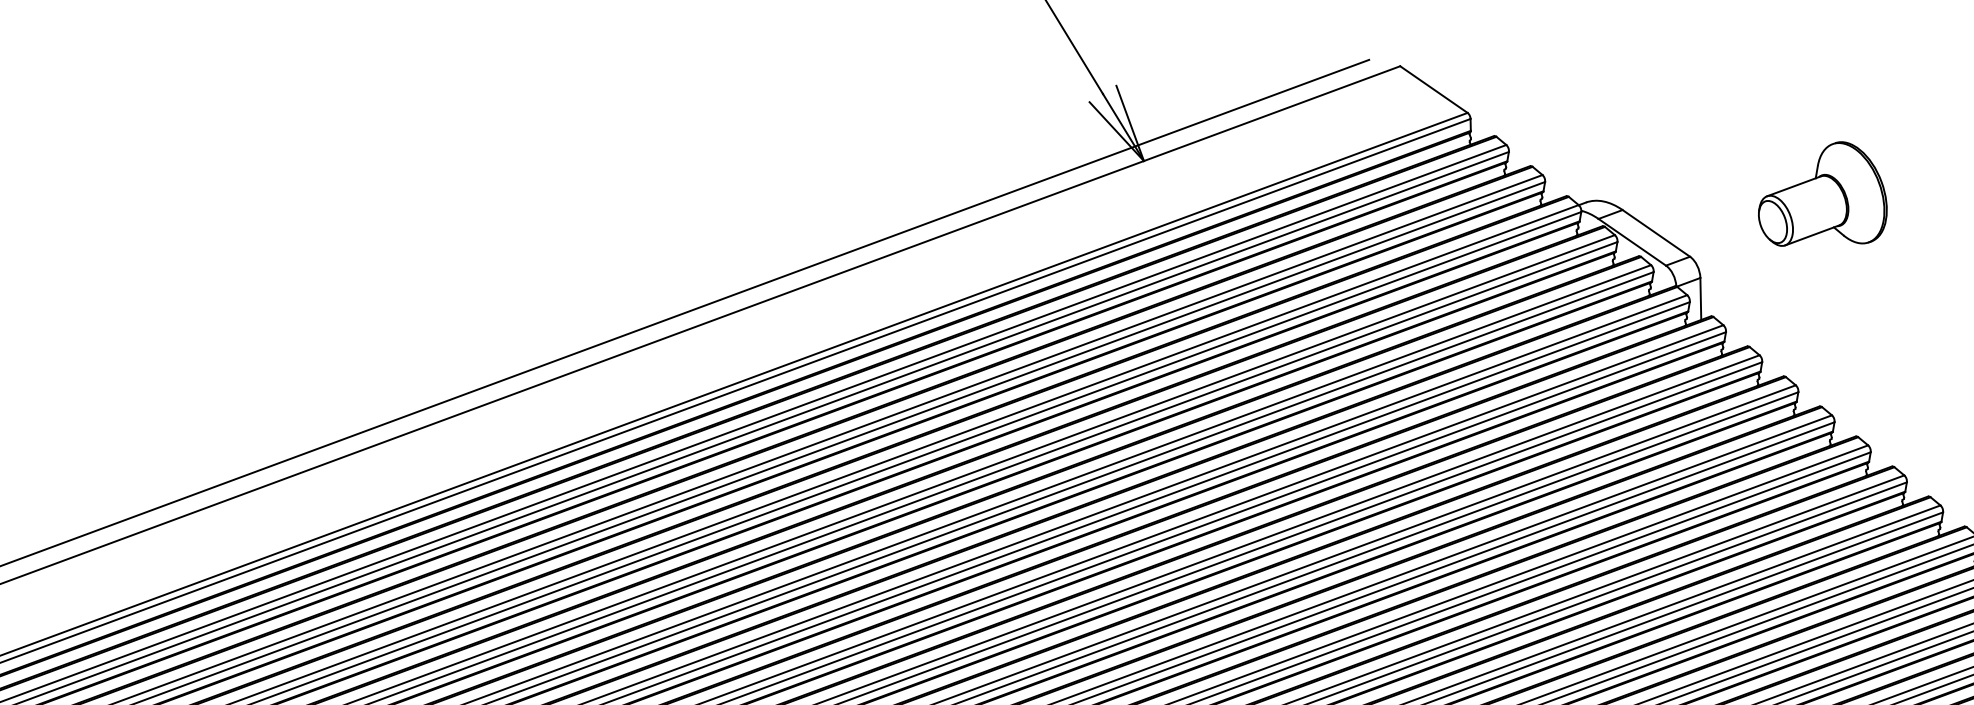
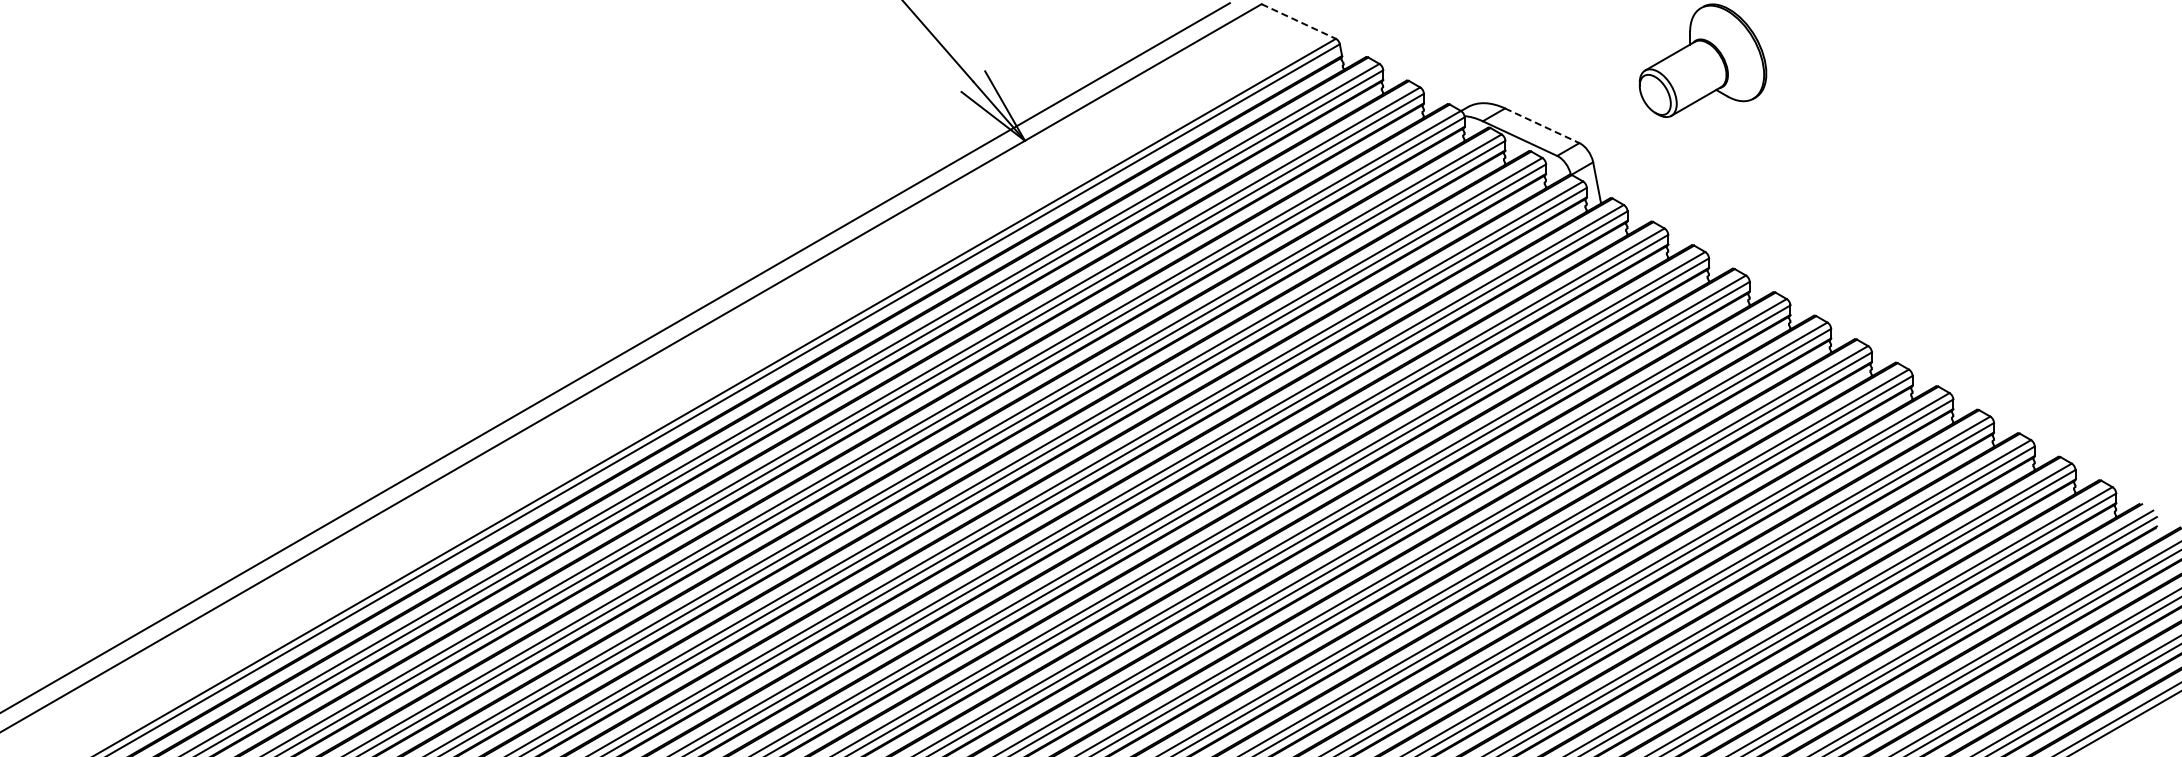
line: (1433, 89) -> (1298, 21), solid -> dashed
line: (1656, 233) -> (1542, 125), solid -> dashed

